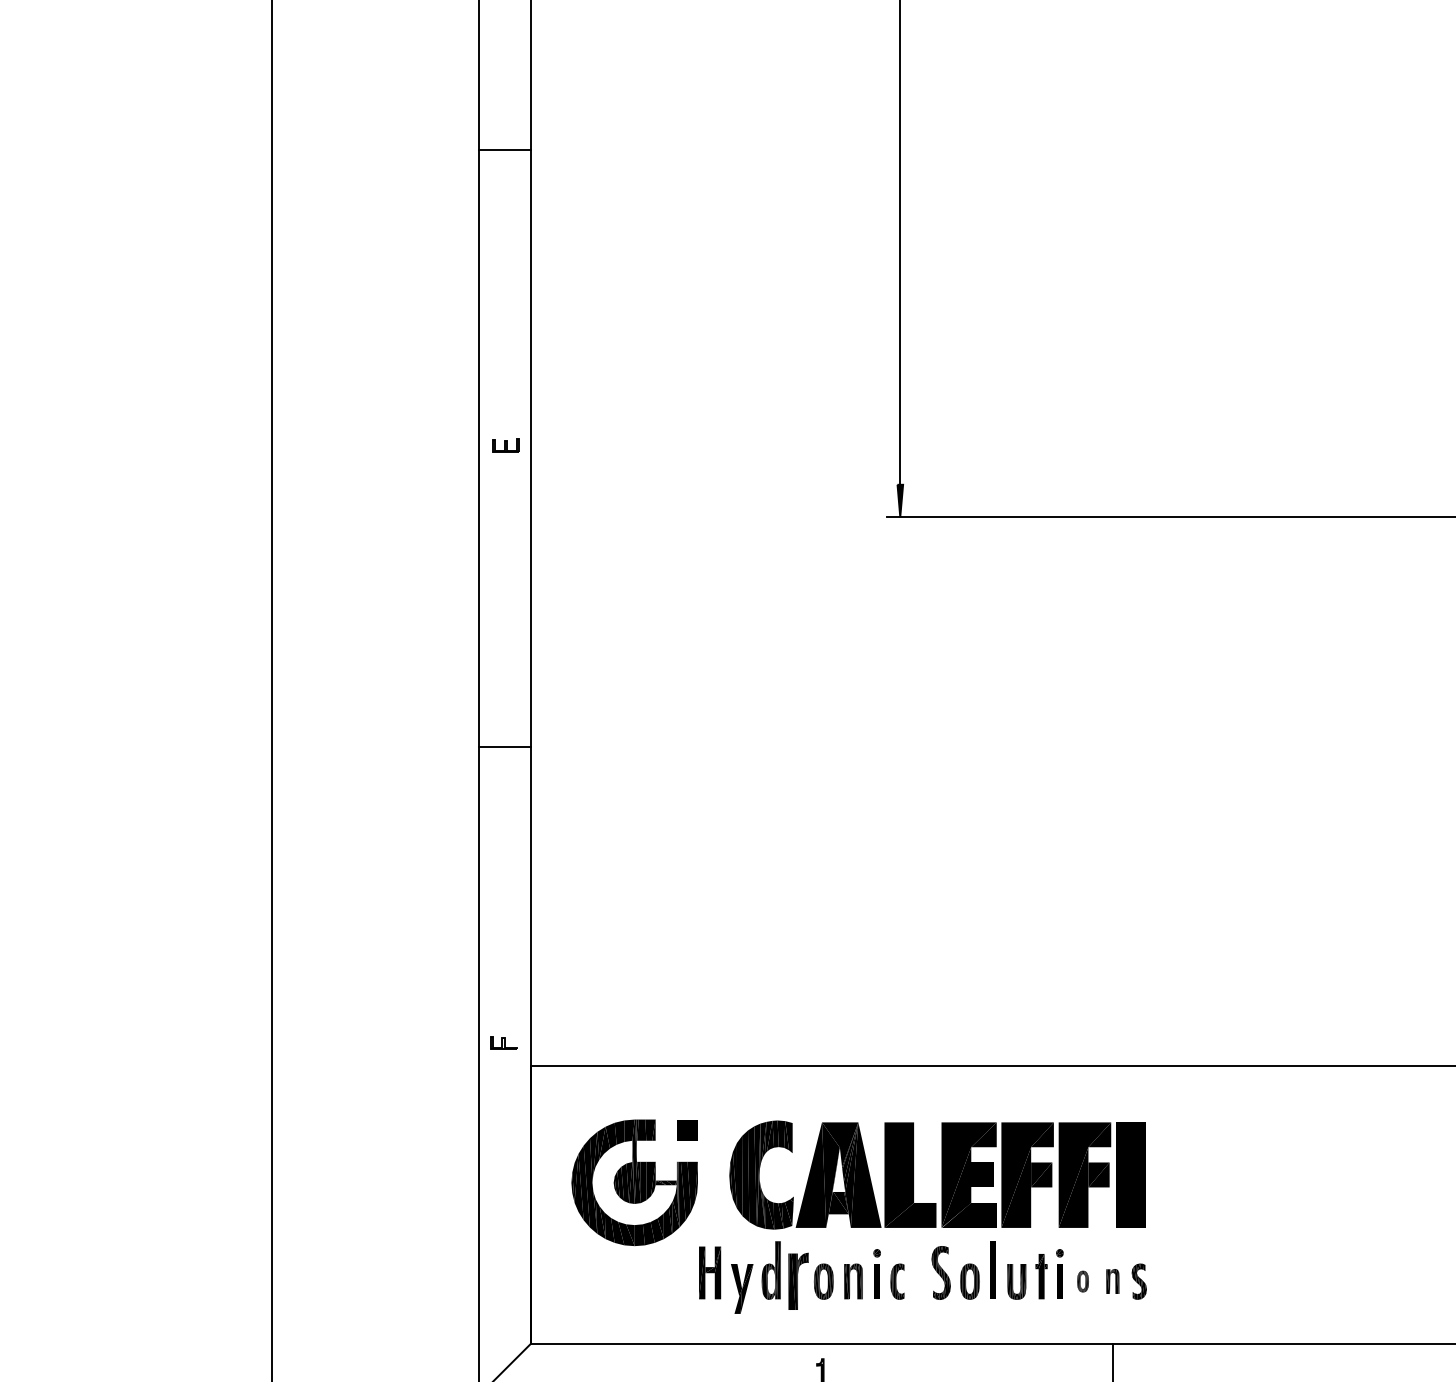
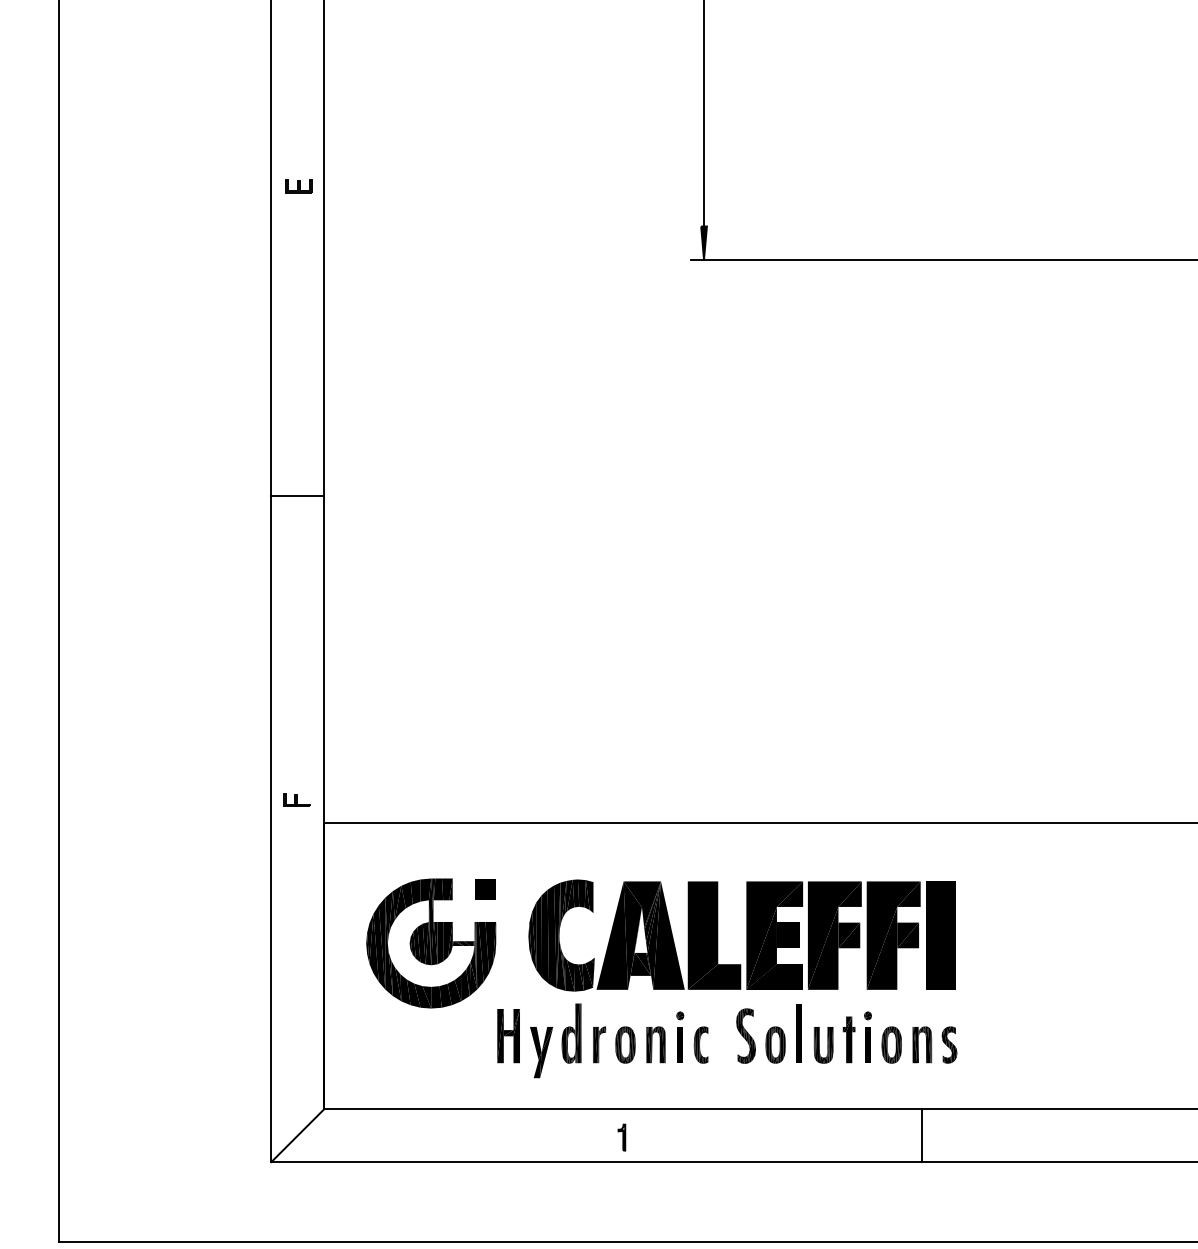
part: (798, 1281) -> (599, 1044), size x0.62
part: (1082, 1281) -> (891, 1044), size x1.67
part: (1112, 1281) -> (922, 1044), size x1.43

